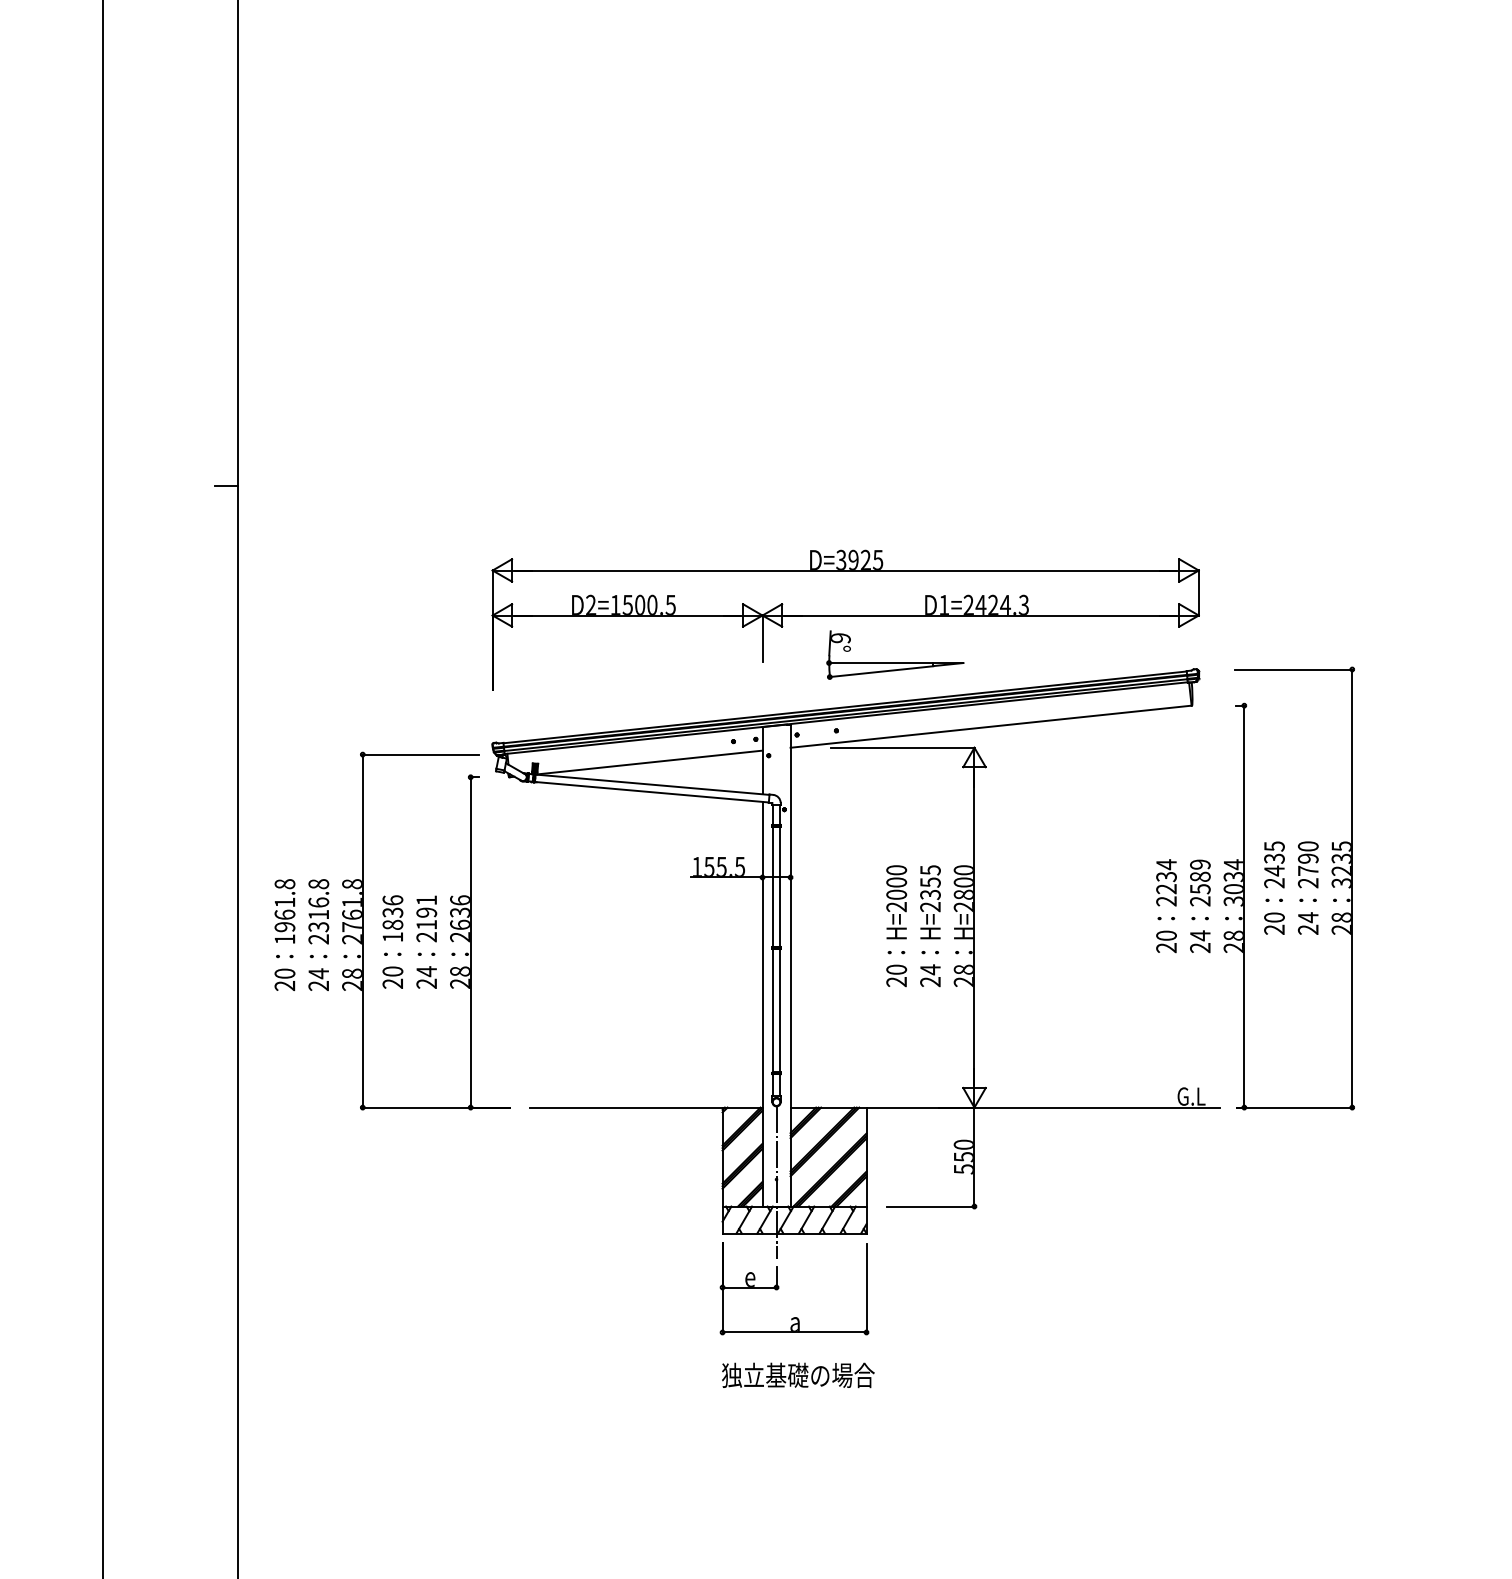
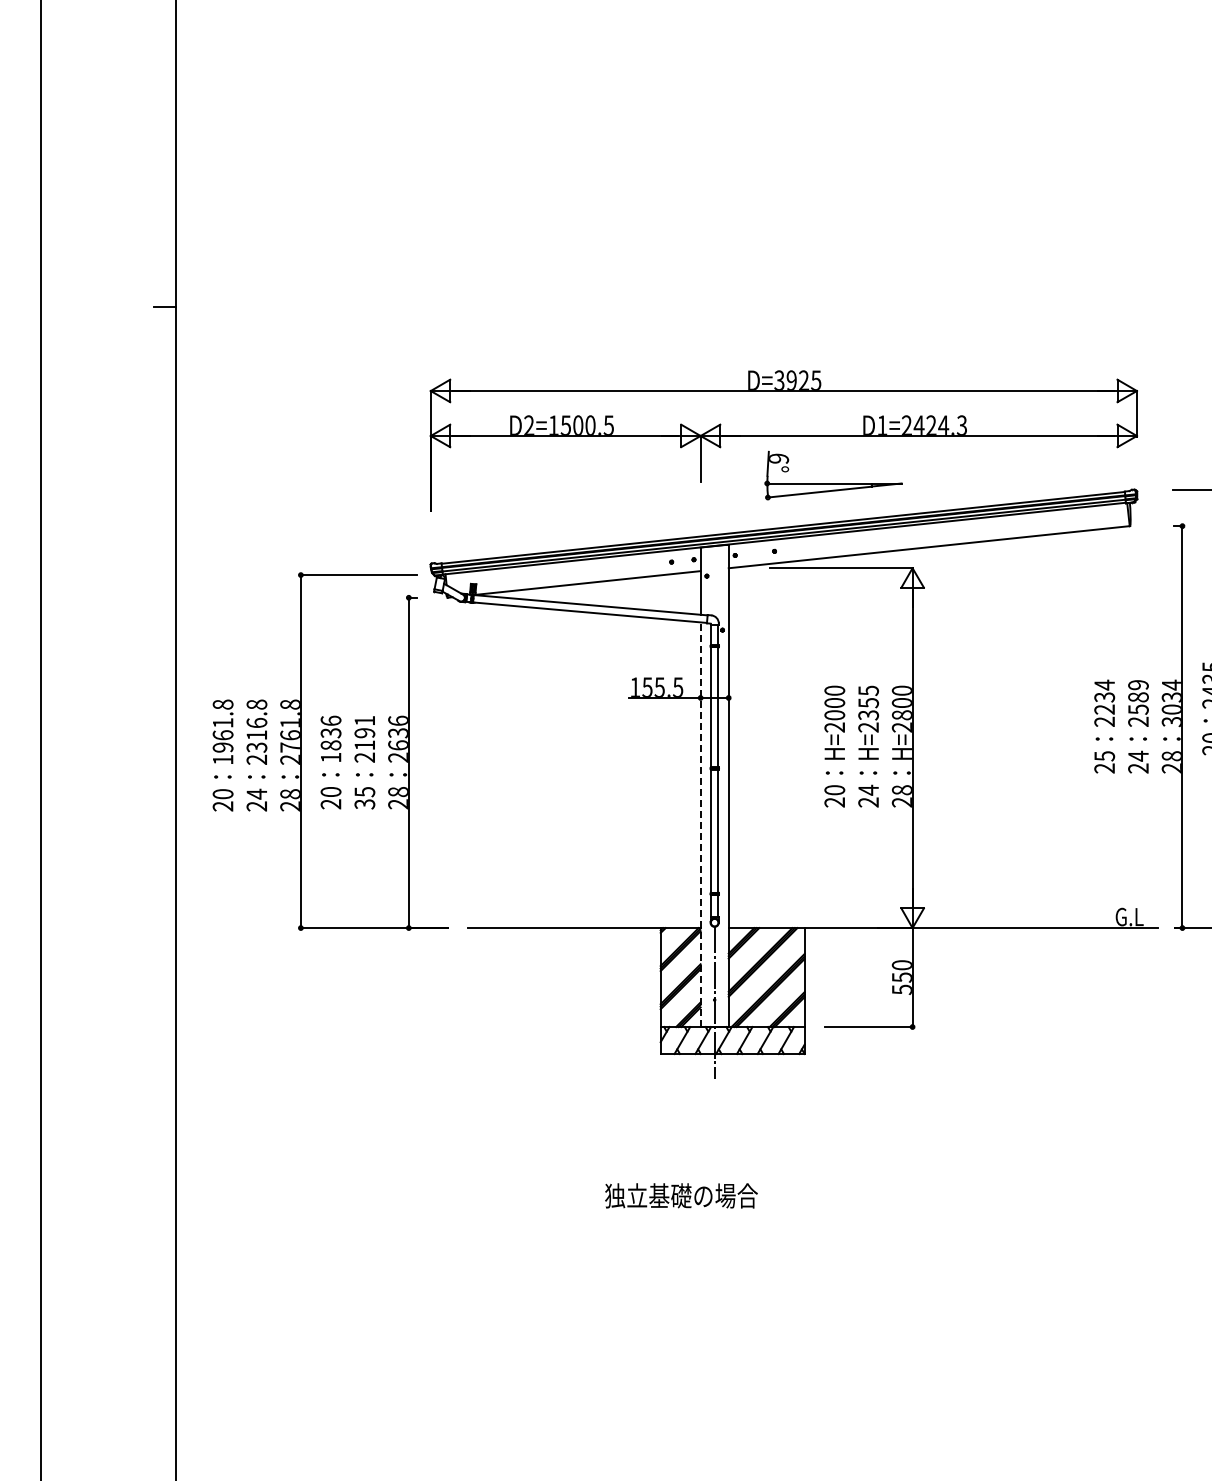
text: (1166, 935) -> (1104, 755), 20 -> 25
text: (426, 977) -> (364, 797), 24 -> 35
line: (762, 1003) -> (700, 823), solid -> dashed
part: (779, 1288) -> (717, 1108), removed
text: (798, 1375) -> (681, 1195), moved

